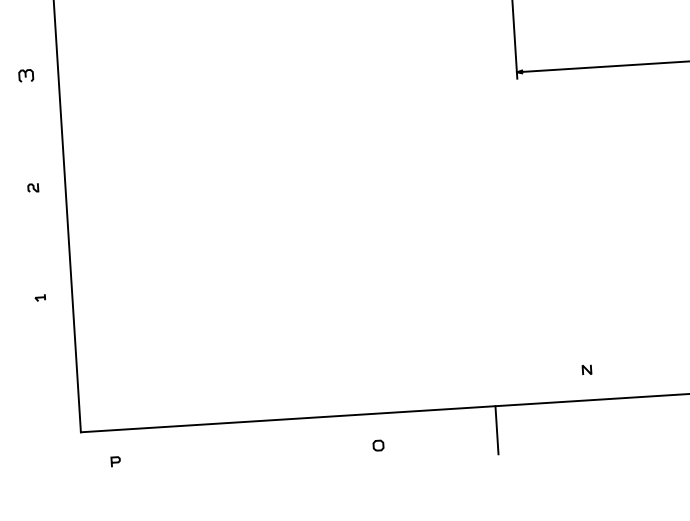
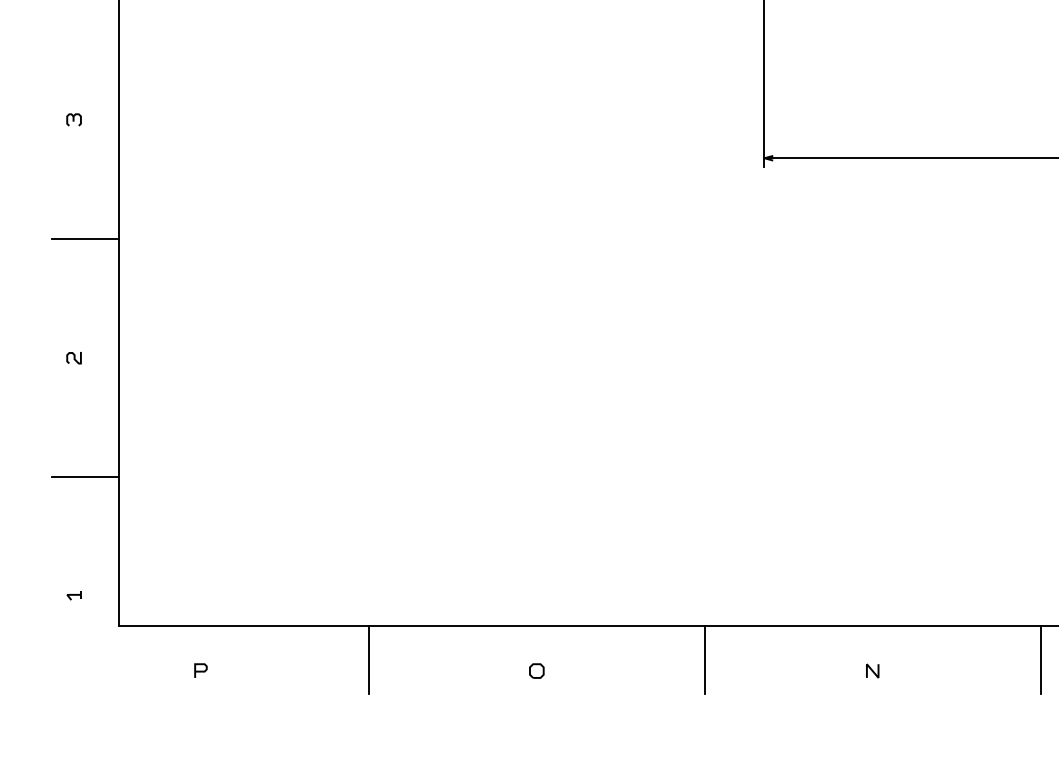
part: (25, 75) -> (73, 119), size x0.71
line: (39, 159) -> (85, 238), added
curve: (32, 188) -> (73, 358), moved
part: (39, 298) -> (73, 595), moved
line: (50, 327) -> (85, 476), added
line: (586, 369) -> (872, 670), moved
line: (258, 444) -> (368, 659), added
curve: (115, 461) -> (200, 670), moved

